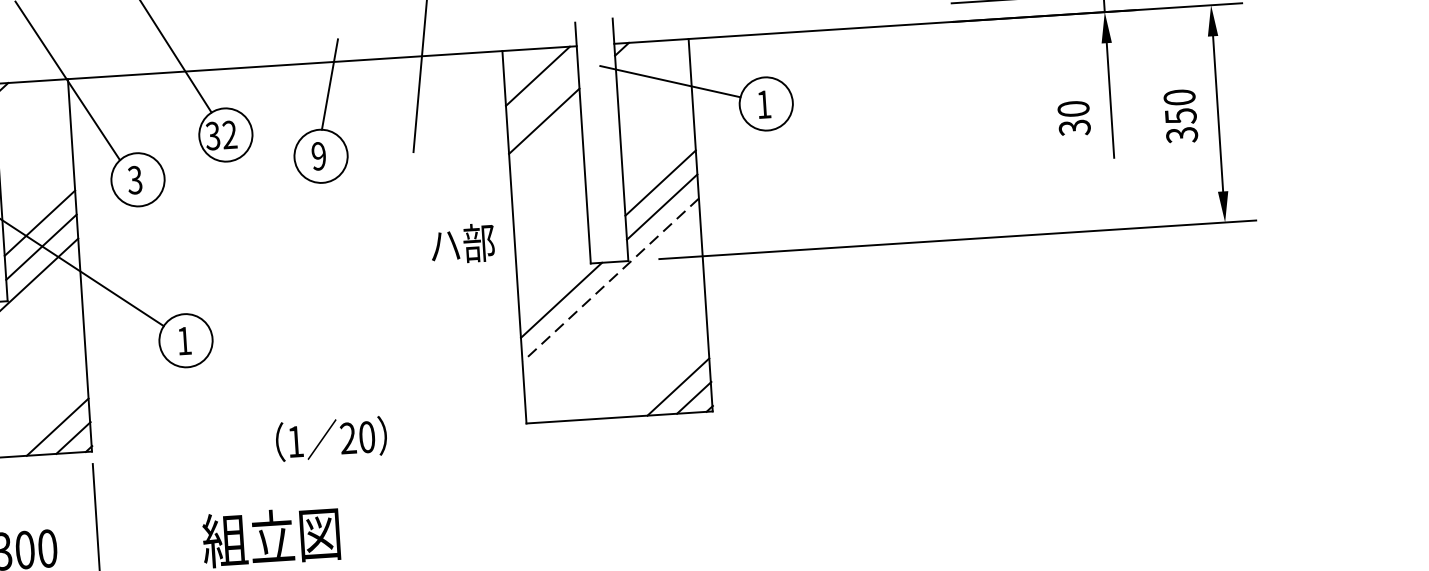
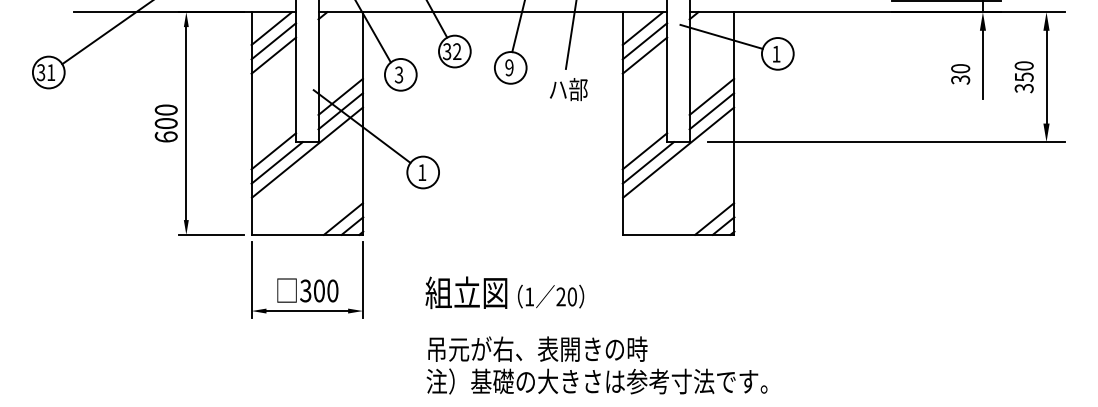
line: (541, 97) -> (644, 41), added
text: (462, 243) -> (568, 89), moved
line: (610, 279) -> (678, 152), dashed -> solid
line: (553, 281) -> (644, 151), added
text: (332, 438) -> (551, 296), moved

